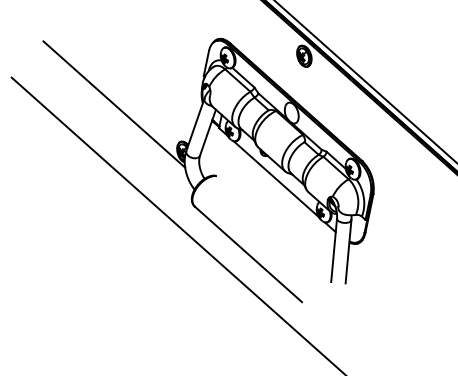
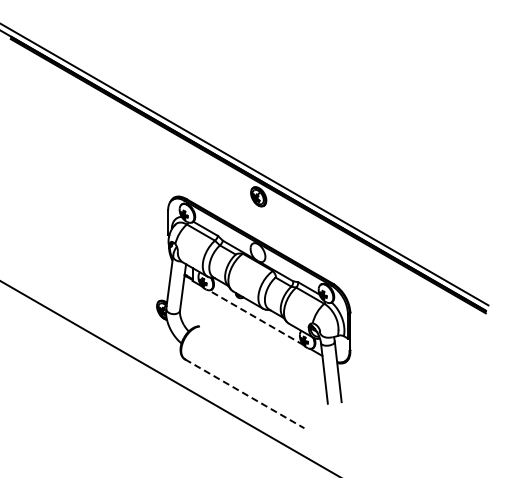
line: (114, 103) -> (89, 278), removed
line: (276, 178) -> (256, 317), solid -> dashed
line: (248, 254) -> (244, 393), solid -> dashed

